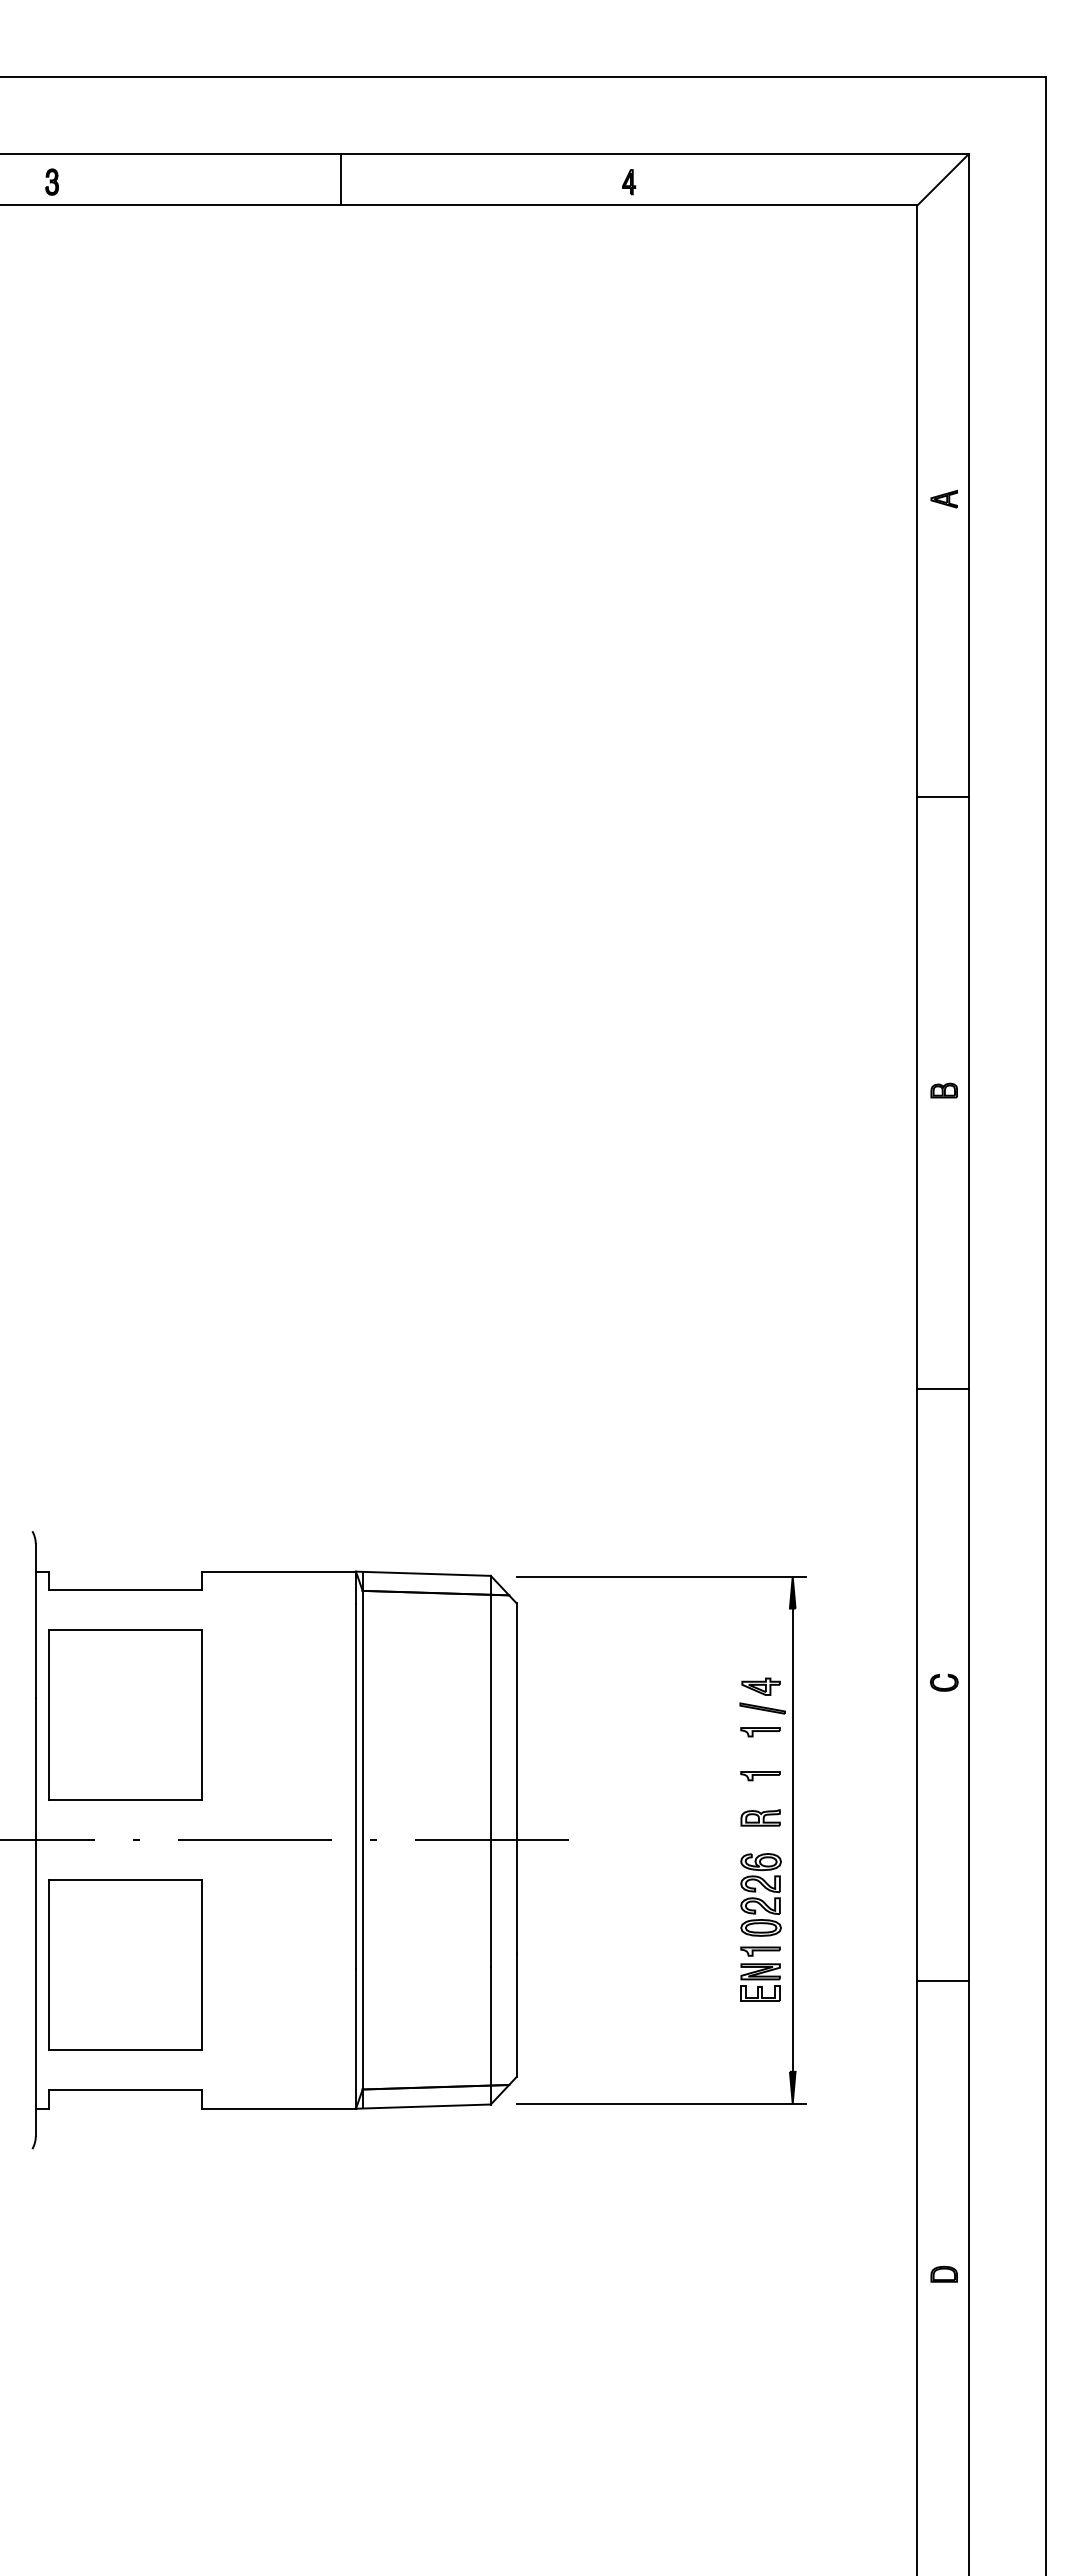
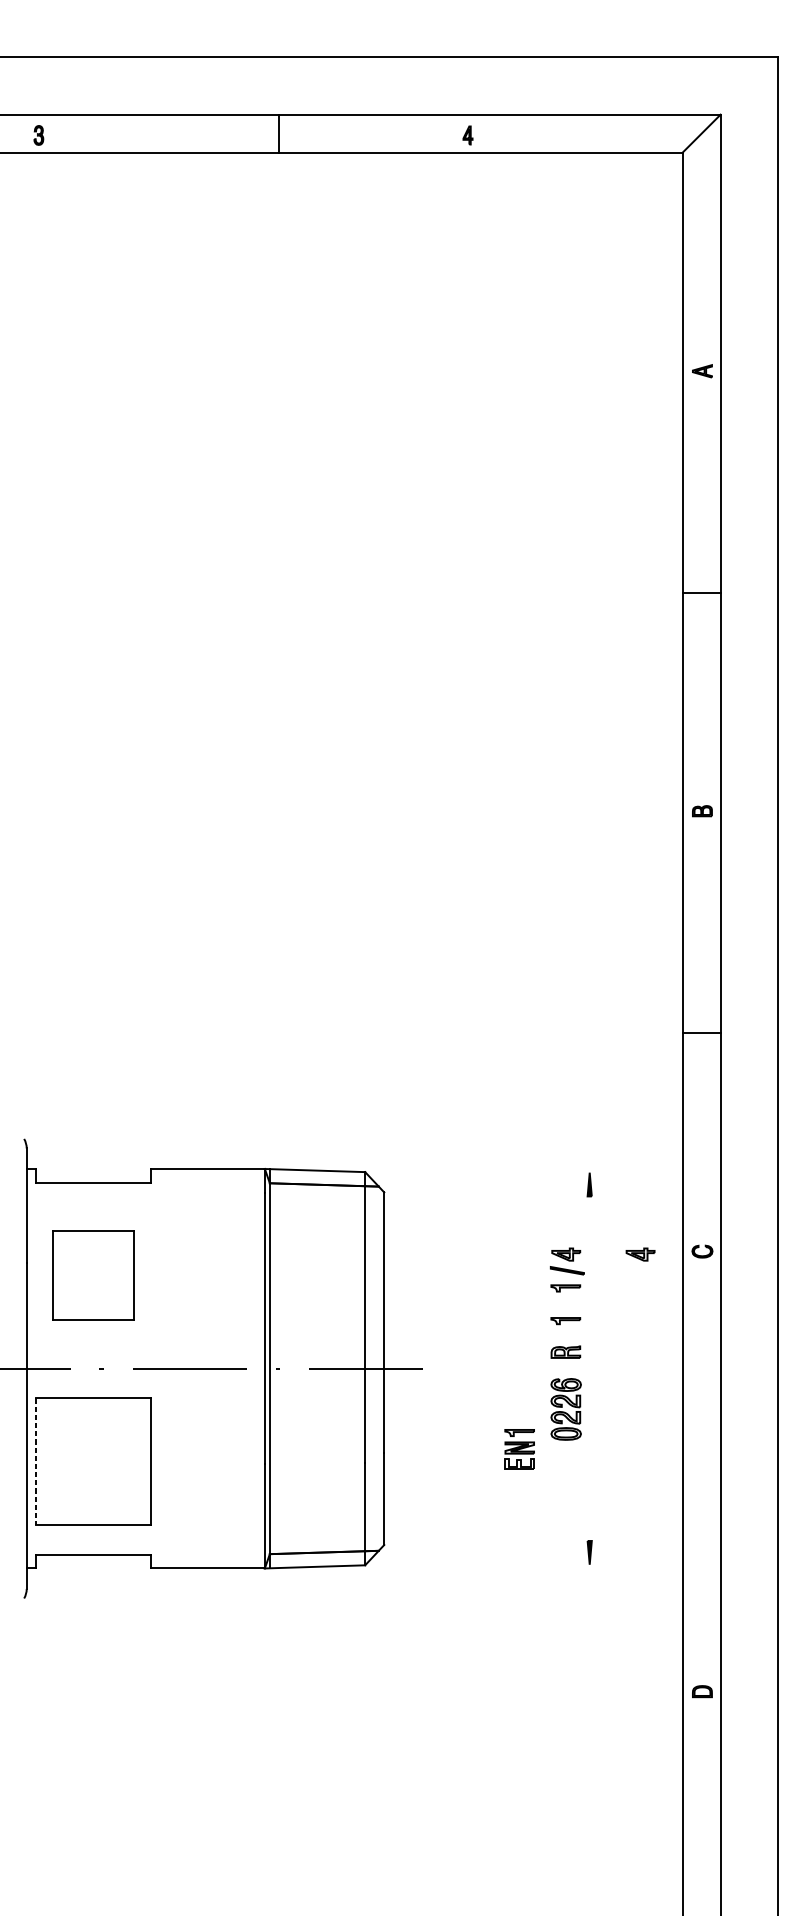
line: (340, 179) -> (278, 133), moved
line: (660, 1576) -> (491, 1172), removed
part: (860, 1686) -> (640, 1254), added
part: (125, 1714) -> (93, 1275), size x0.7
line: (792, 1839) -> (589, 1368), removed
line: (48, 1965) -> (36, 1461), solid -> dashed
part: (760, 1973) -> (519, 1449), moved
line: (942, 1980) -> (701, 1473), removed
line: (660, 2103) -> (491, 1564), removed

